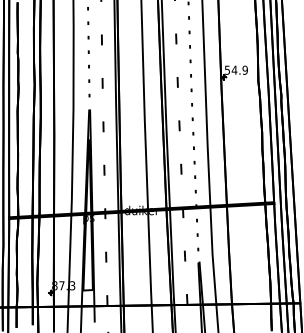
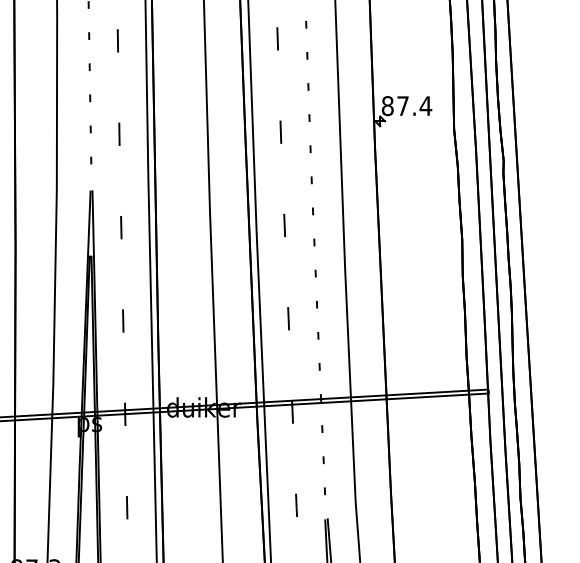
text: (236, 69) -> (407, 104), 54.9 -> 87.4

